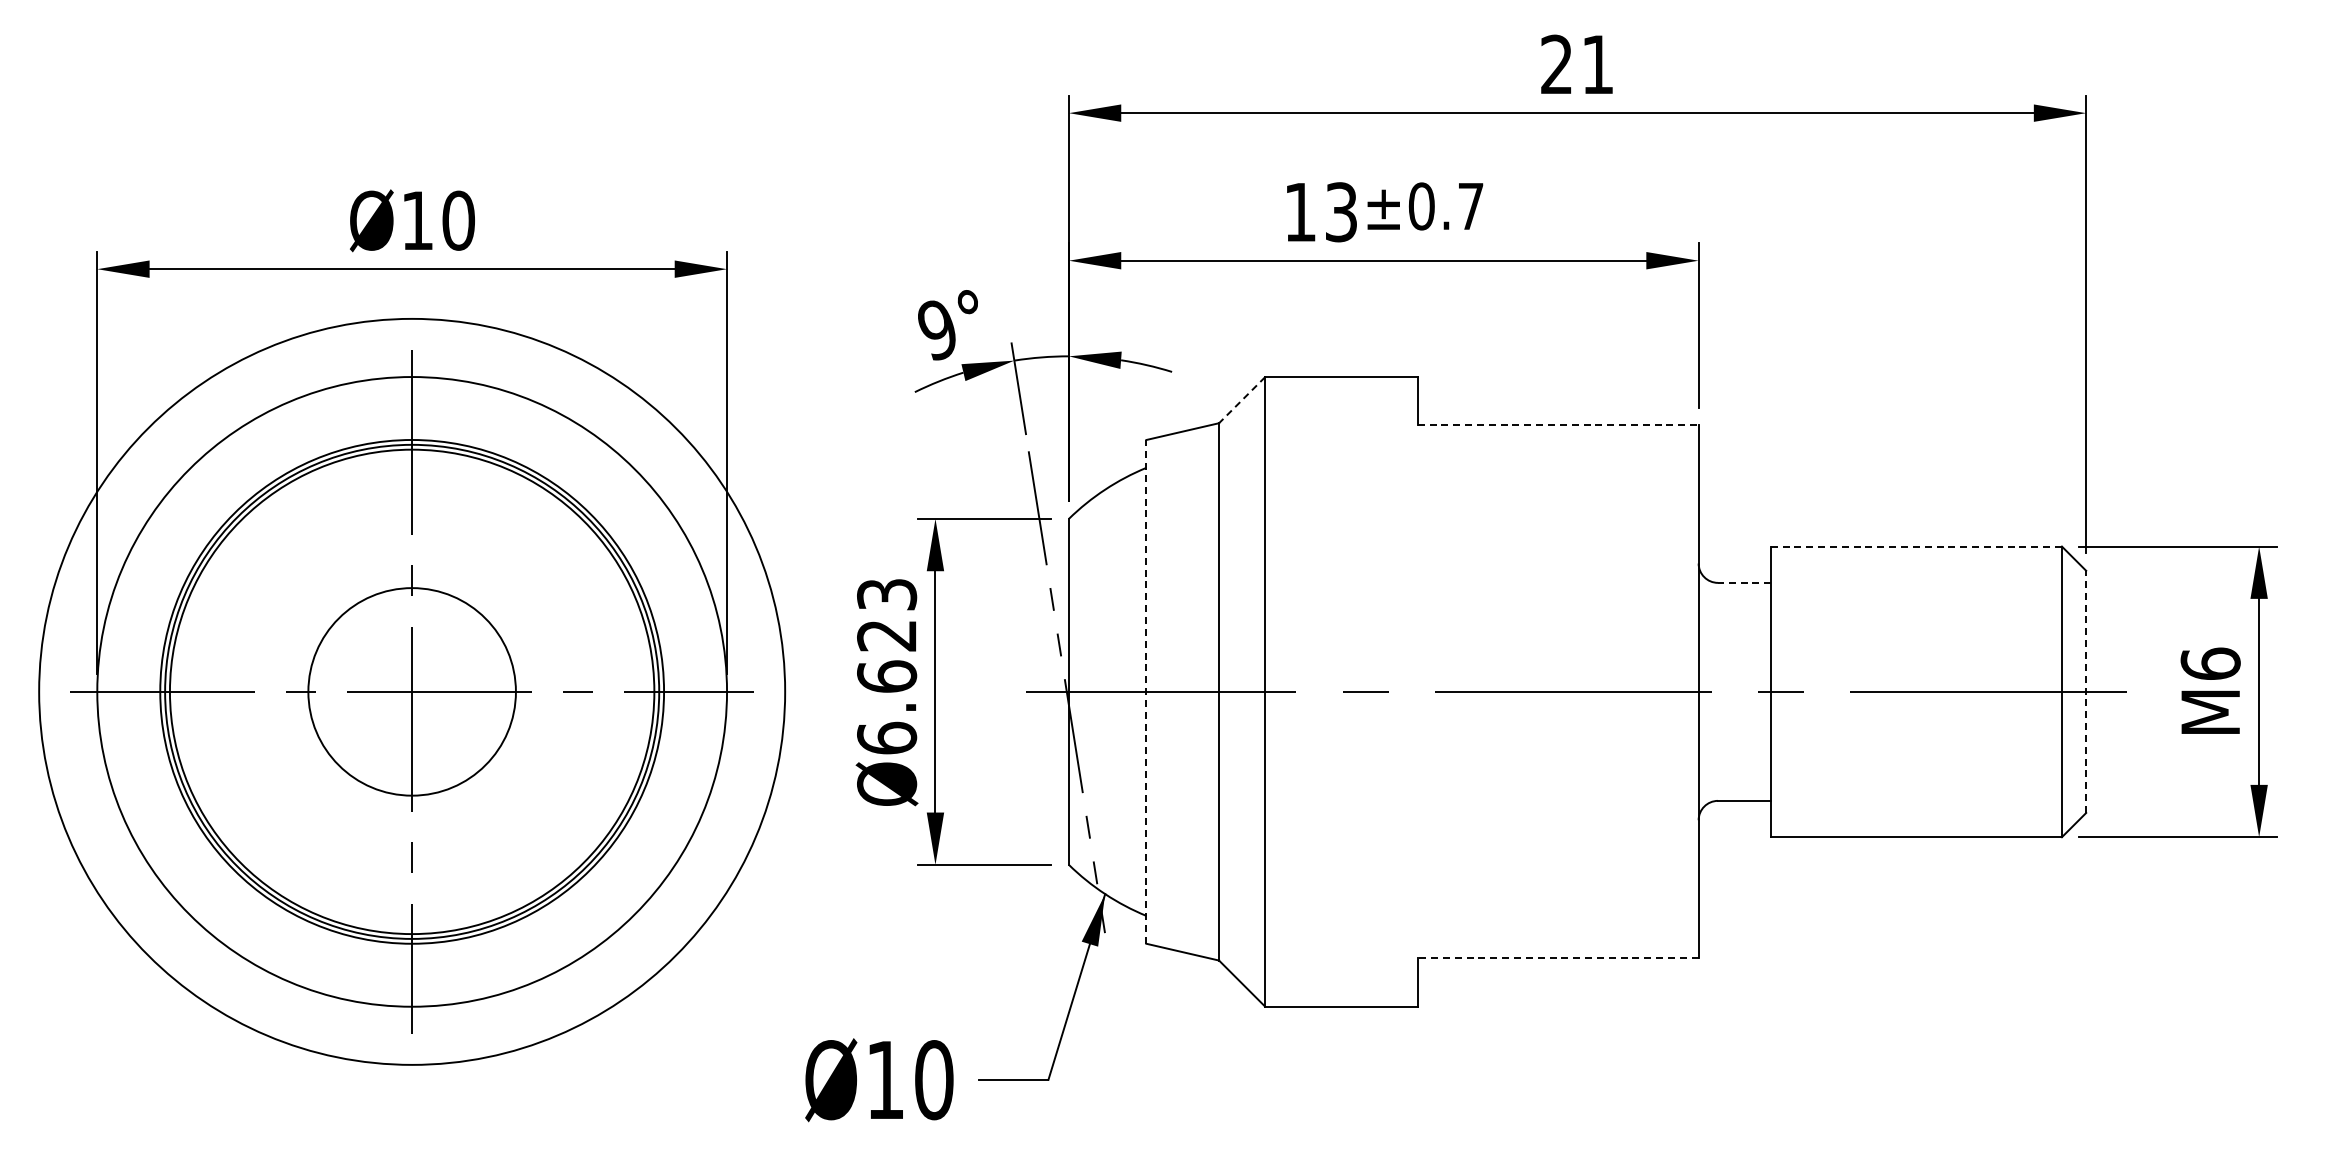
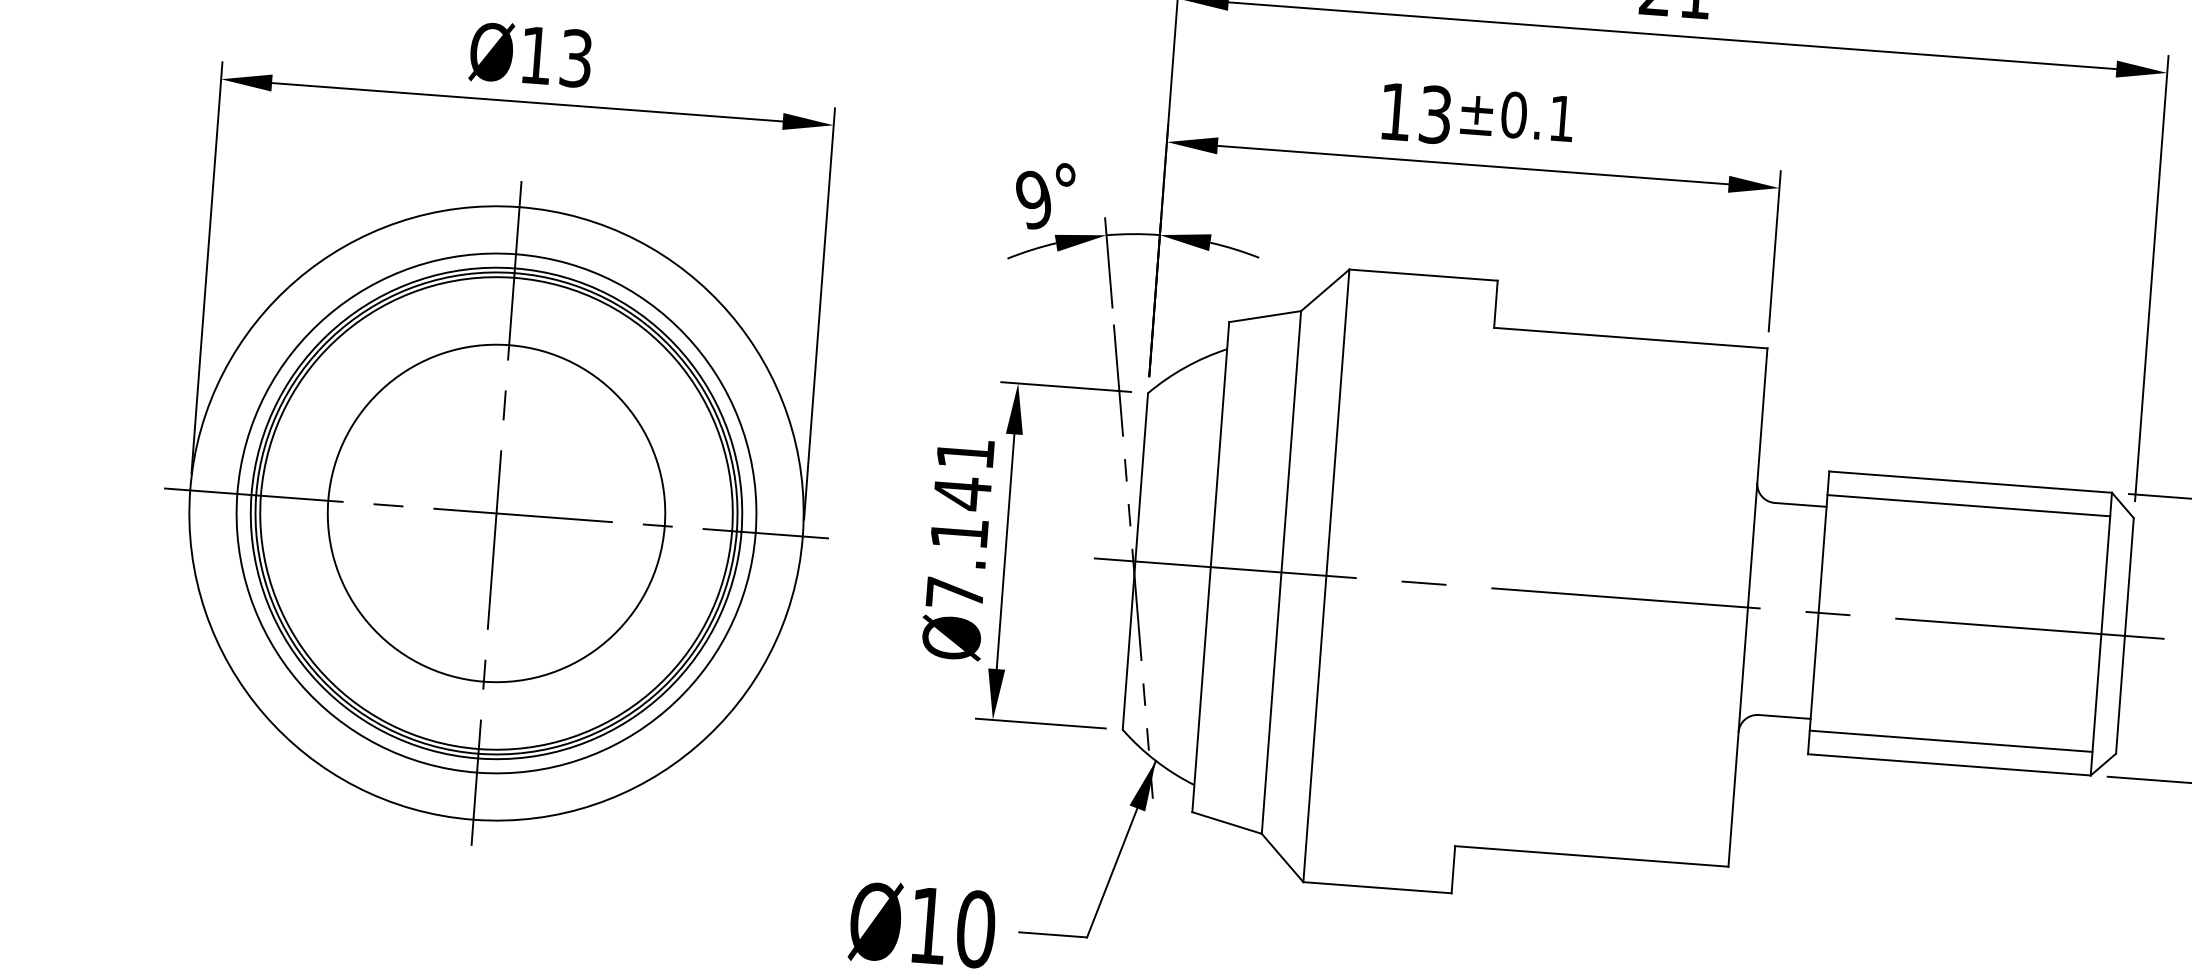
text: (1471, 206) -> (1562, 118), ±0.7 -> ±0.1
text: (458, 220) -> (576, 58), Ø10 -> Ø13
line: (1242, 400) -> (1325, 290), dashed -> solid
line: (1558, 425) -> (1631, 338), dashed -> solid
line: (1916, 546) -> (1970, 482), dashed -> solid
line: (1916, 570) -> (1968, 505), added
line: (1744, 582) -> (1800, 504), dashed -> solid
text: (887, 666) -> (960, 523), Ø6.623 -> Ø7.141
circle: (411, 691) -> (495, 513), size x0.71
circle: (412, 691) -> (496, 513), size x1.67
line: (1146, 691) -> (1210, 566), dashed -> solid
line: (2086, 691) -> (2125, 635), dashed -> solid
line: (1916, 812) -> (1951, 740), added
line: (1557, 958) -> (1591, 856), dashed -> solid

